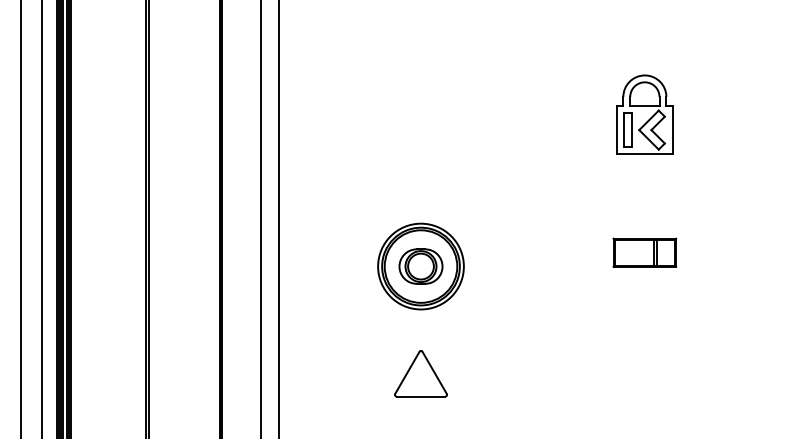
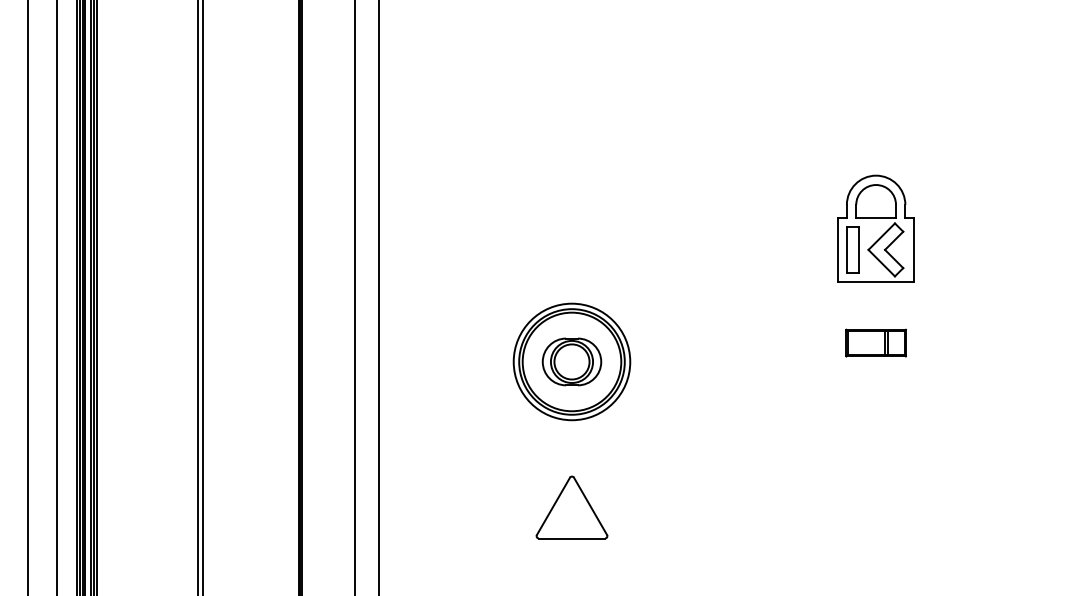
part: (644, 114) -> (875, 228), moved
part: (644, 252) -> (875, 342), size x0.7

